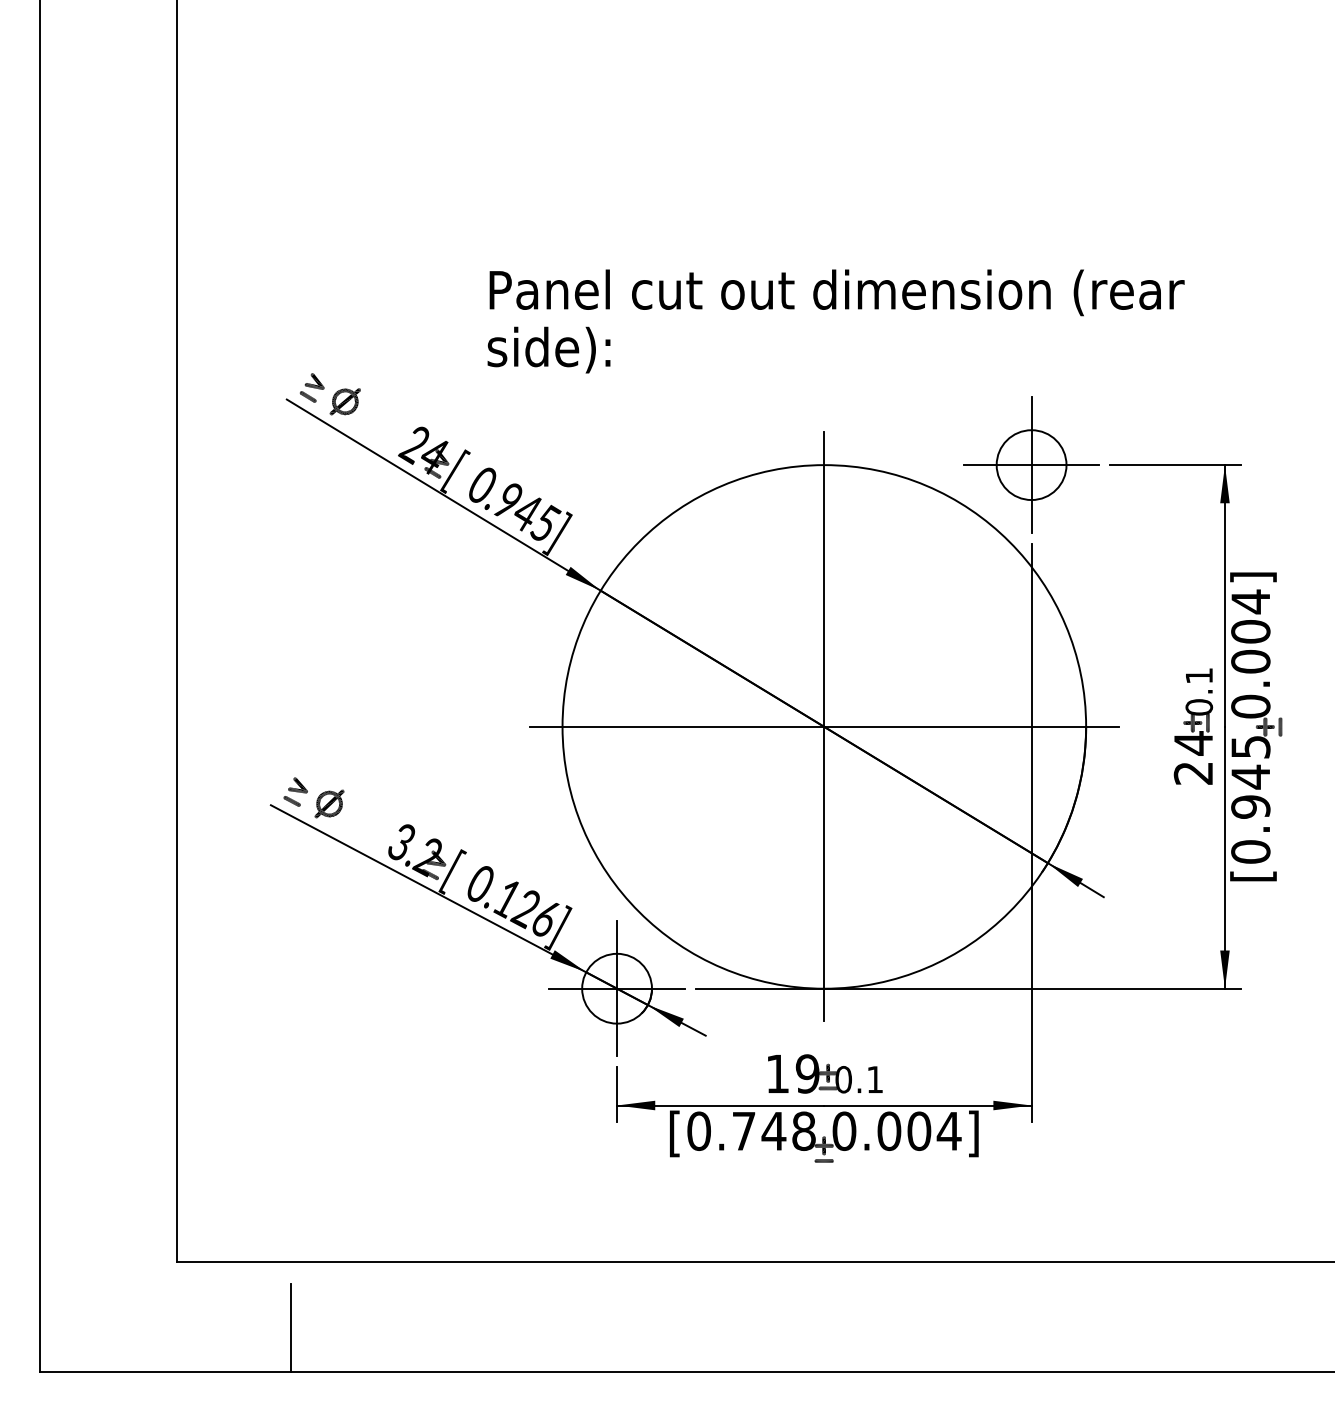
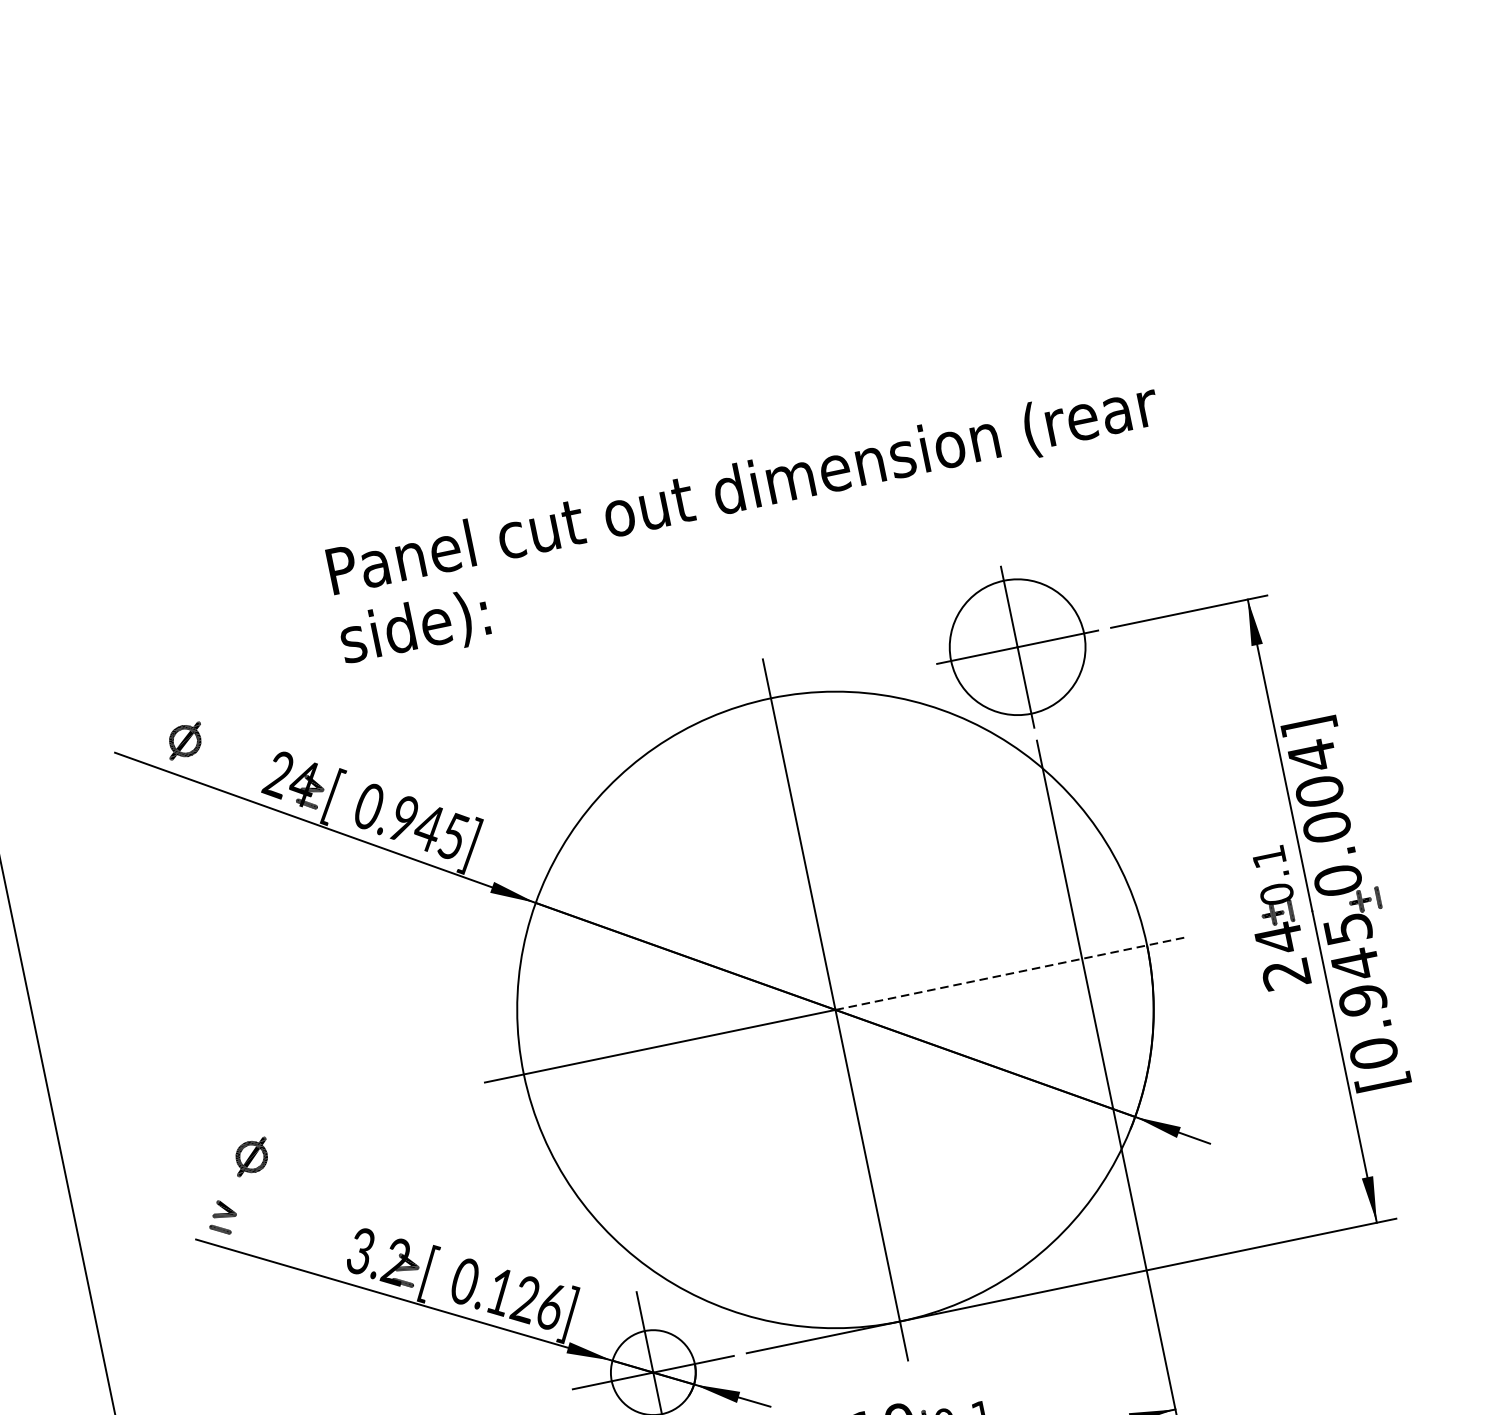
part: (311, 387) -> (141, 732), removed
circle: (1031, 465) -> (1017, 647), size x1.6
line: (972, 726) -> (1011, 972), solid -> dashed
part: (329, 803) -> (251, 1156), moved

